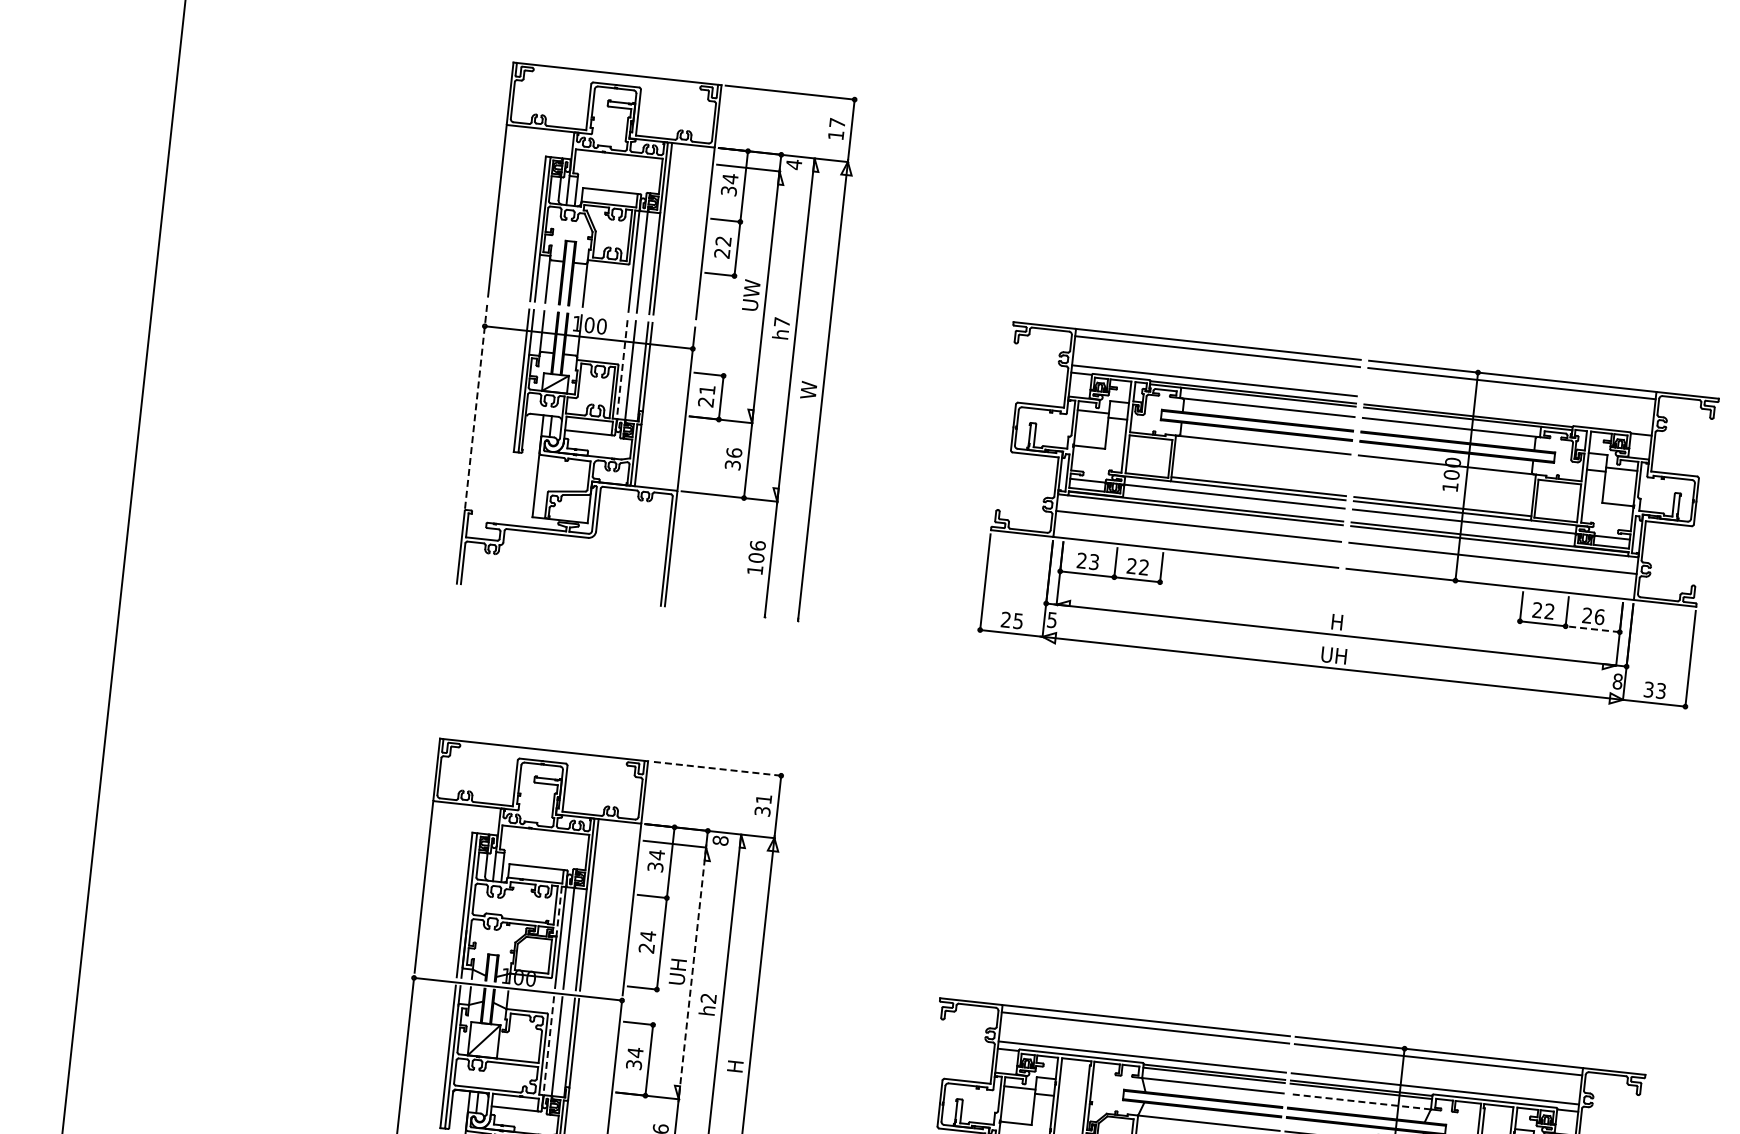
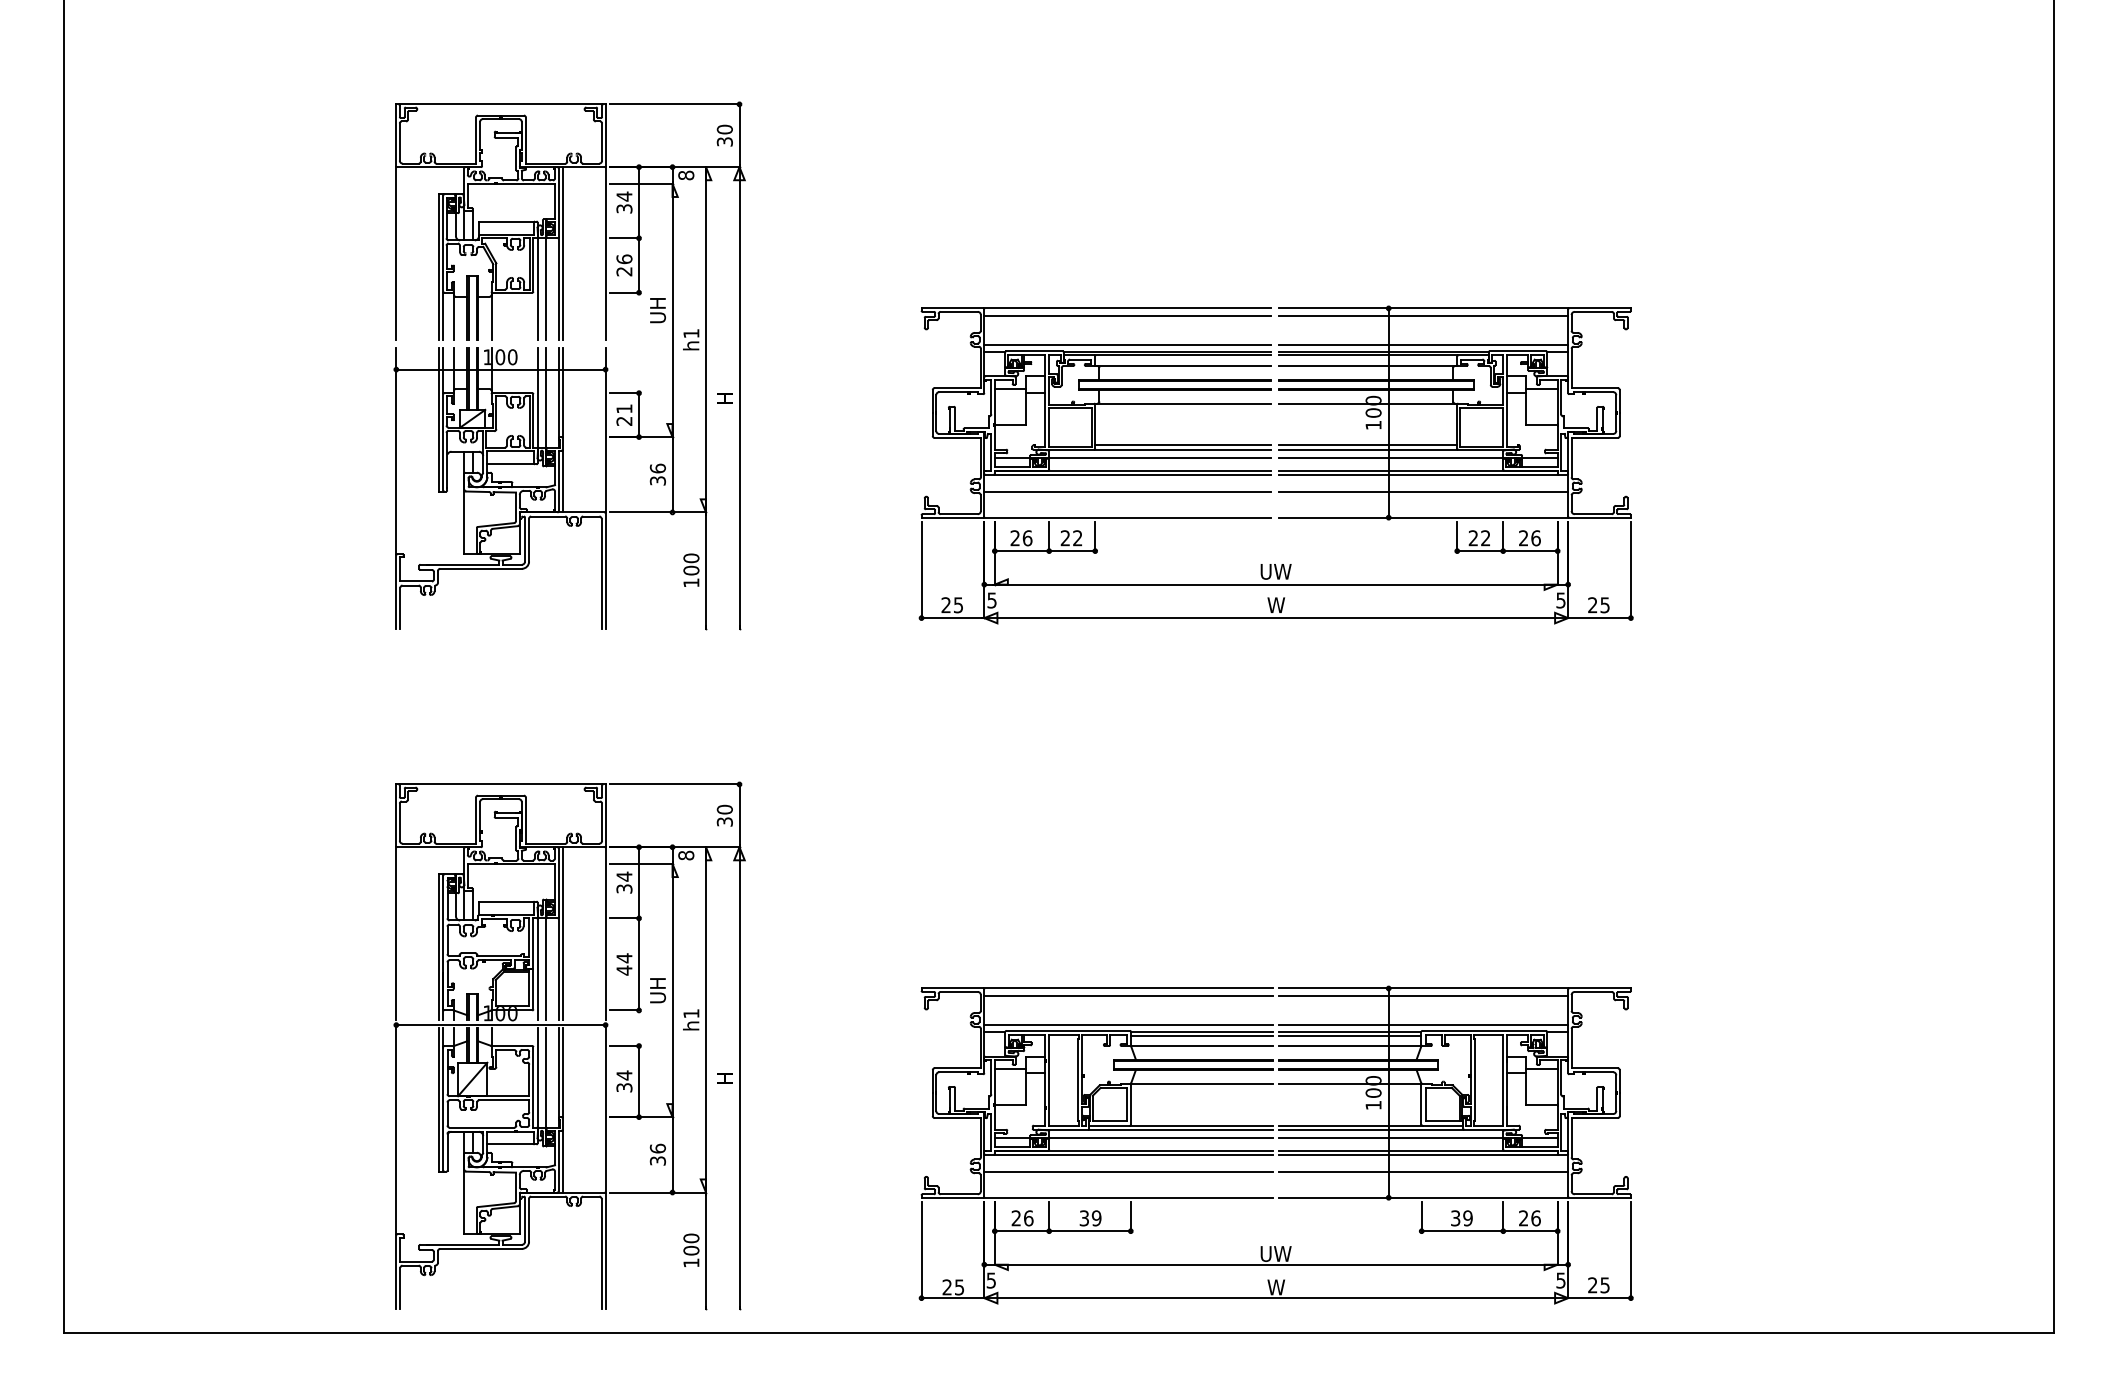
text: (836, 128) -> (724, 135), 17 -> 30
text: (794, 164) -> (686, 175), 4 -> 8
text: (723, 241) -> (624, 259), 22 -> 26
text: (750, 294) -> (657, 309), UW -> UH
text: (782, 322) -> (691, 333), h7 -> h1
line: (622, 369) -> (537, 397), dashed -> solid
text: (808, 390) -> (725, 398), W -> H
line: (476, 407) -> (396, 451), dashed -> solid
line: (1508, 413) -> (1423, 345), added
text: (758, 544) -> (691, 557), 106 -> 100
text: (1094, 562) -> (1027, 538), 23 -> 26
text: (1337, 621) -> (1275, 571), H -> UW
line: (1591, 629) -> (1529, 551), dashed -> solid
text: (1333, 655) -> (1275, 605), UH -> W
text: (1617, 681) -> (1560, 600), 8 -> 5
text: (1654, 690) -> (1598, 605), 33 -> 25
line: (716, 768) -> (674, 784), dashed -> solid
text: (763, 799) -> (724, 809), 31 -> 30
line: (559, 912) -> (533, 944), dashed -> solid
text: (646, 948) -> (624, 970), 24 -> 44
line: (692, 973) -> (672, 990), dashed -> solid
text: (708, 998) -> (691, 1013), h2 -> h1
line: (548, 1045) -> (537, 1077), dashed -> solid
line: (1359, 1102) -> (1349, 1046), dashed -> solid

